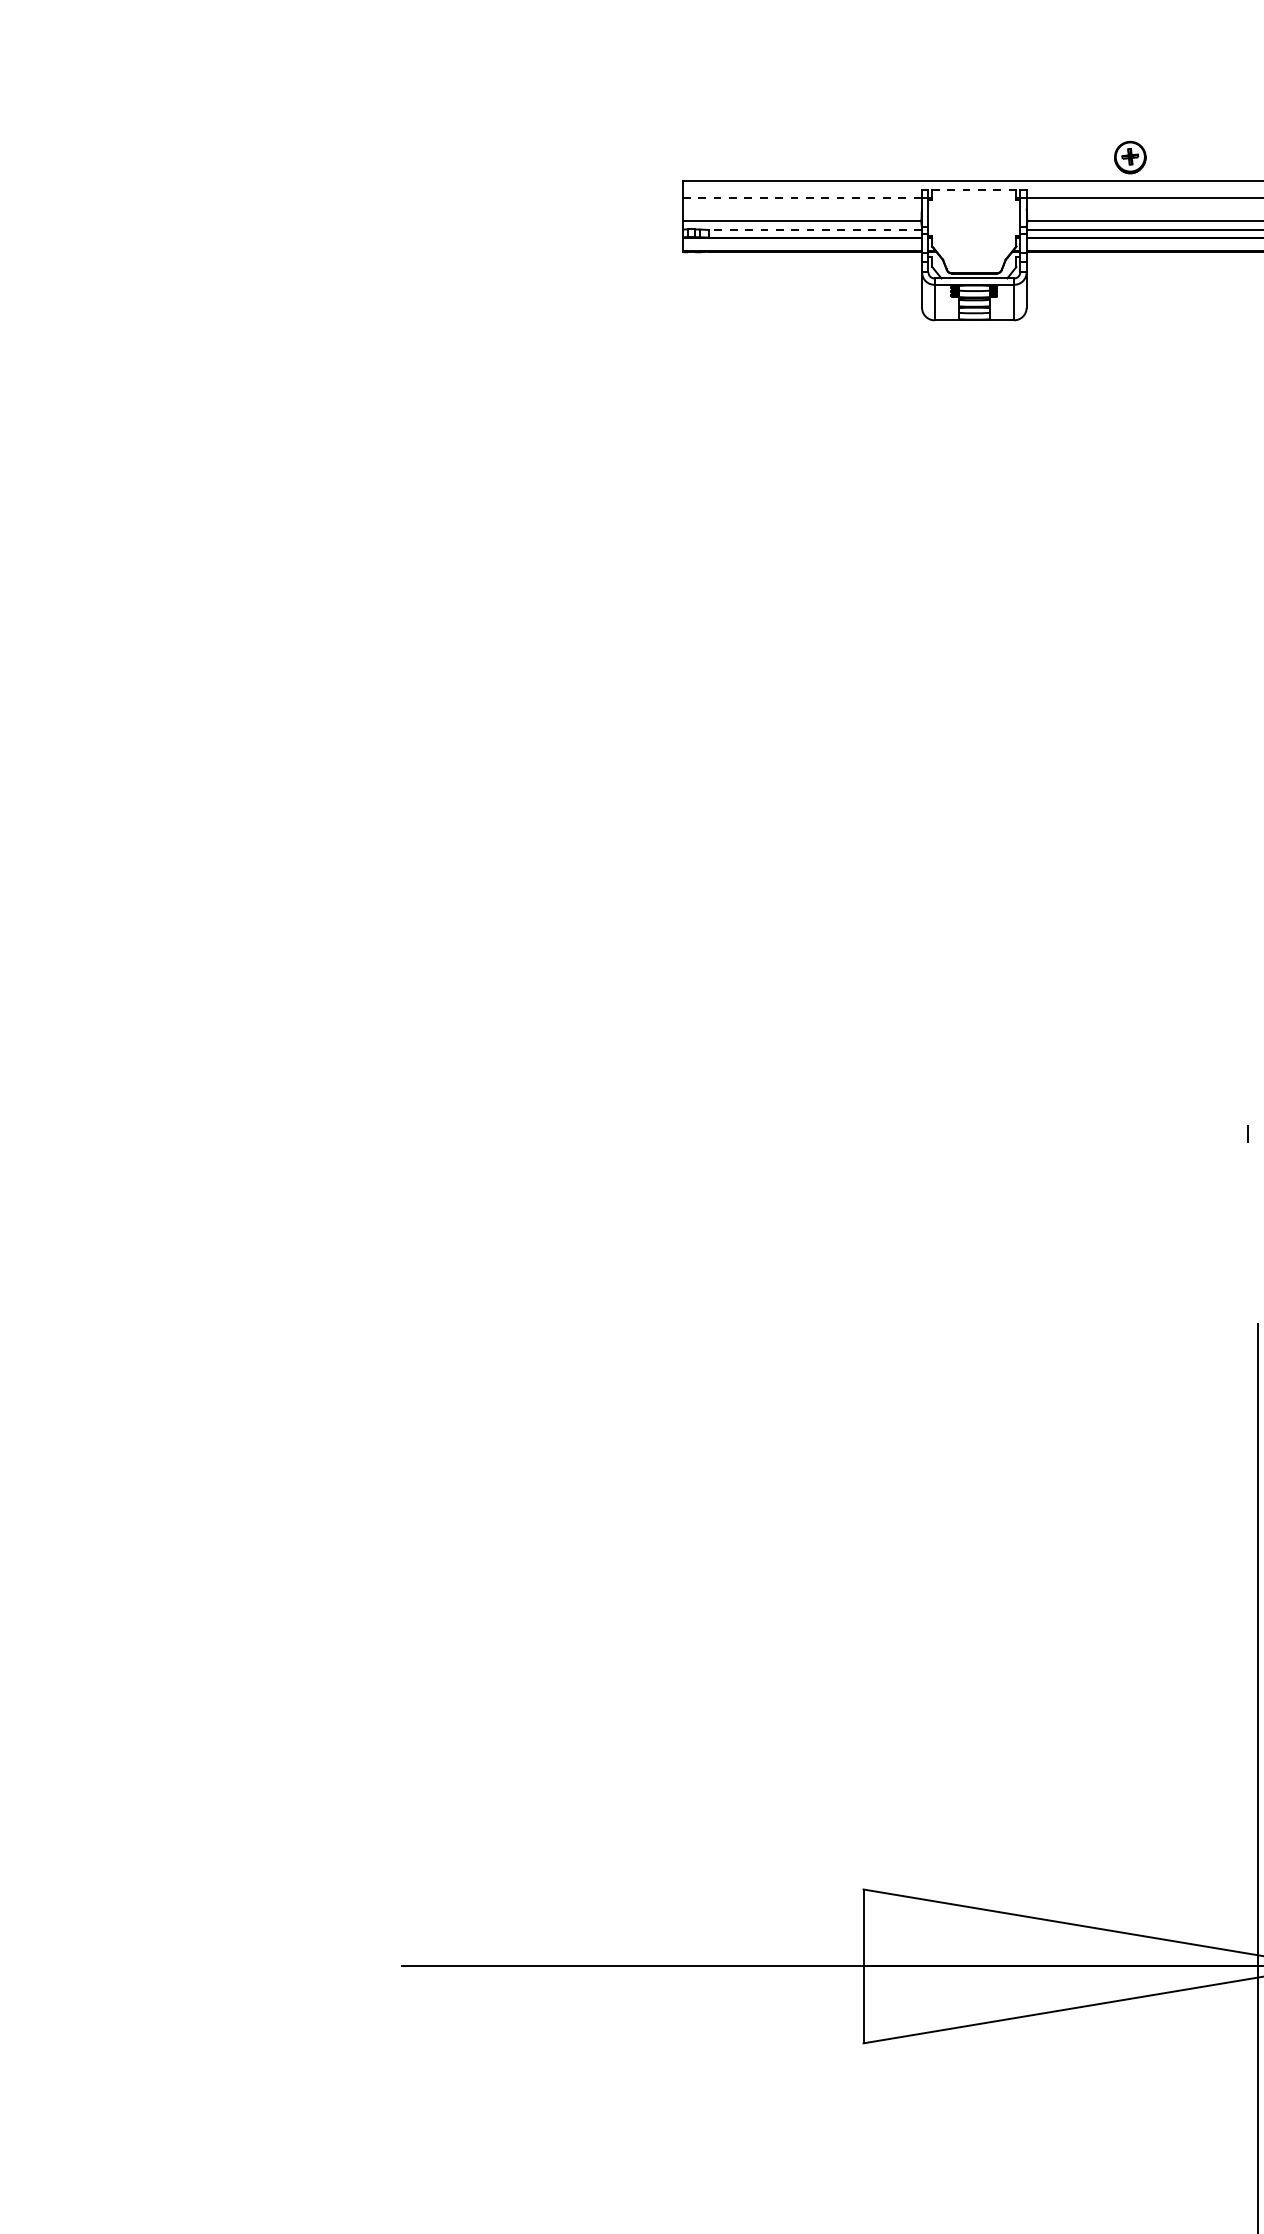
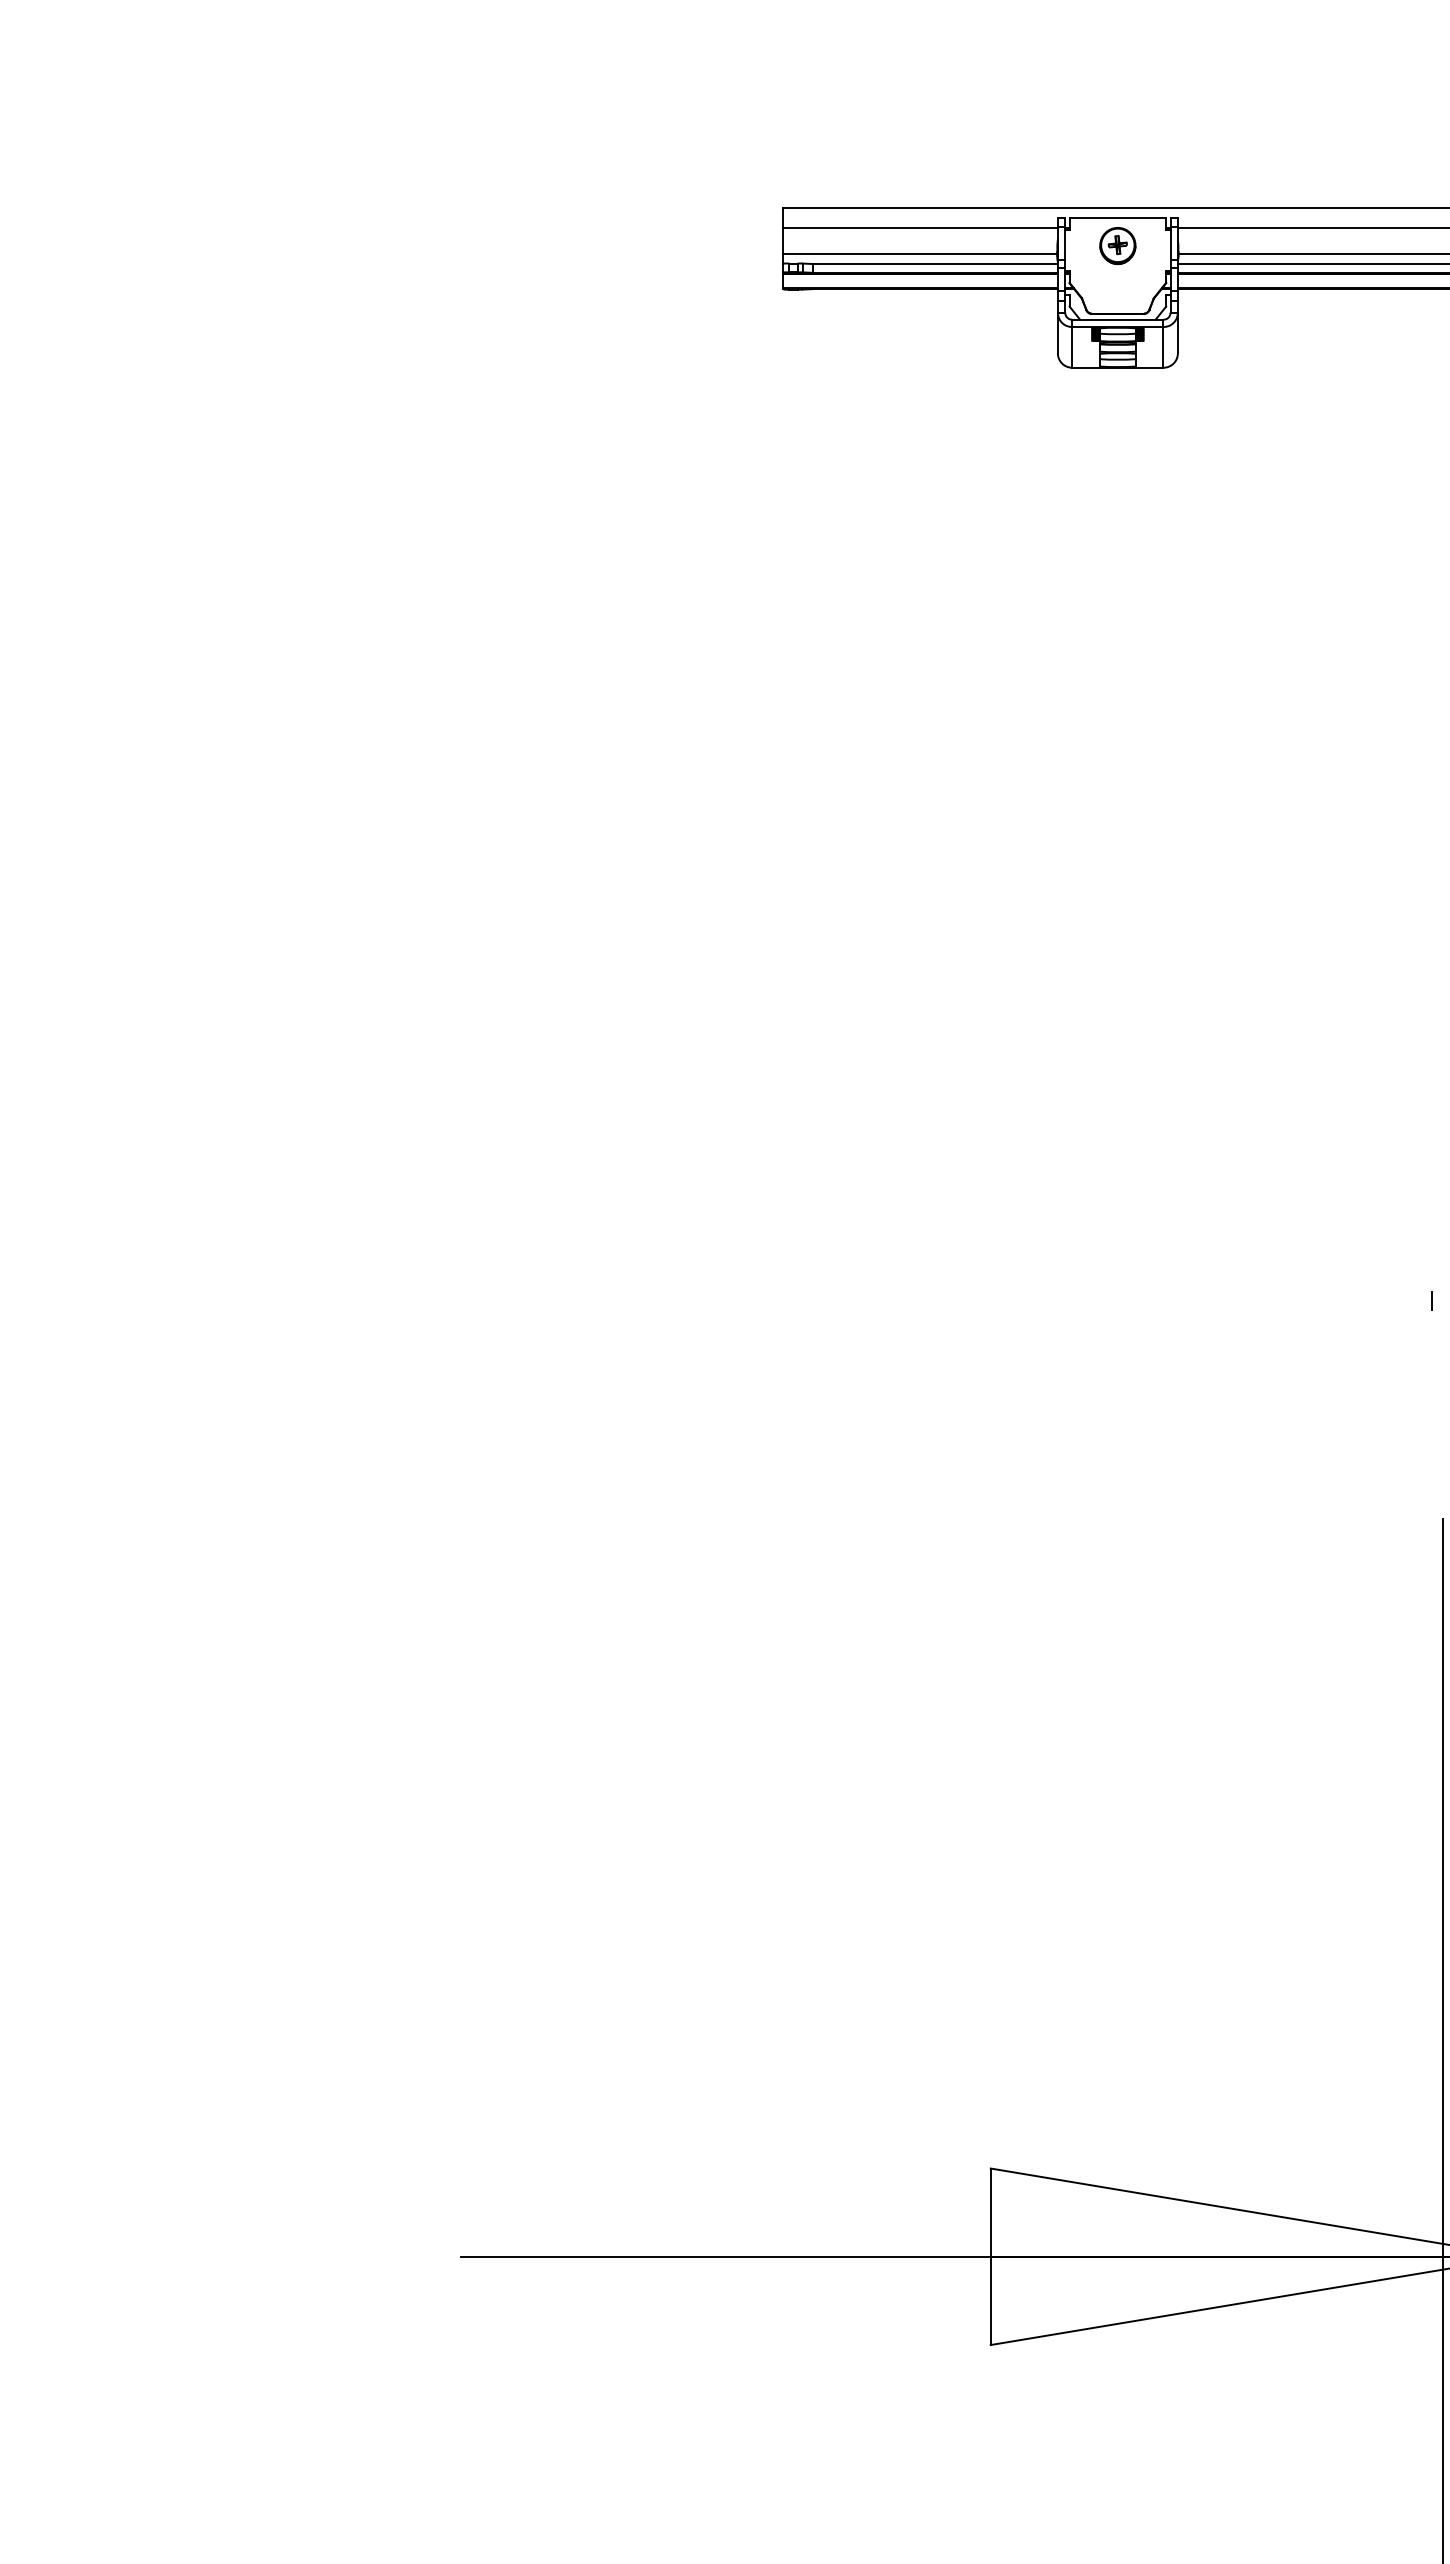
part: (1130, 157) -> (1117, 245), moved
line: (974, 190) -> (1117, 218), dashed -> solid
line: (803, 198) -> (921, 227), dashed -> solid
line: (814, 230) -> (934, 264), dashed -> solid

